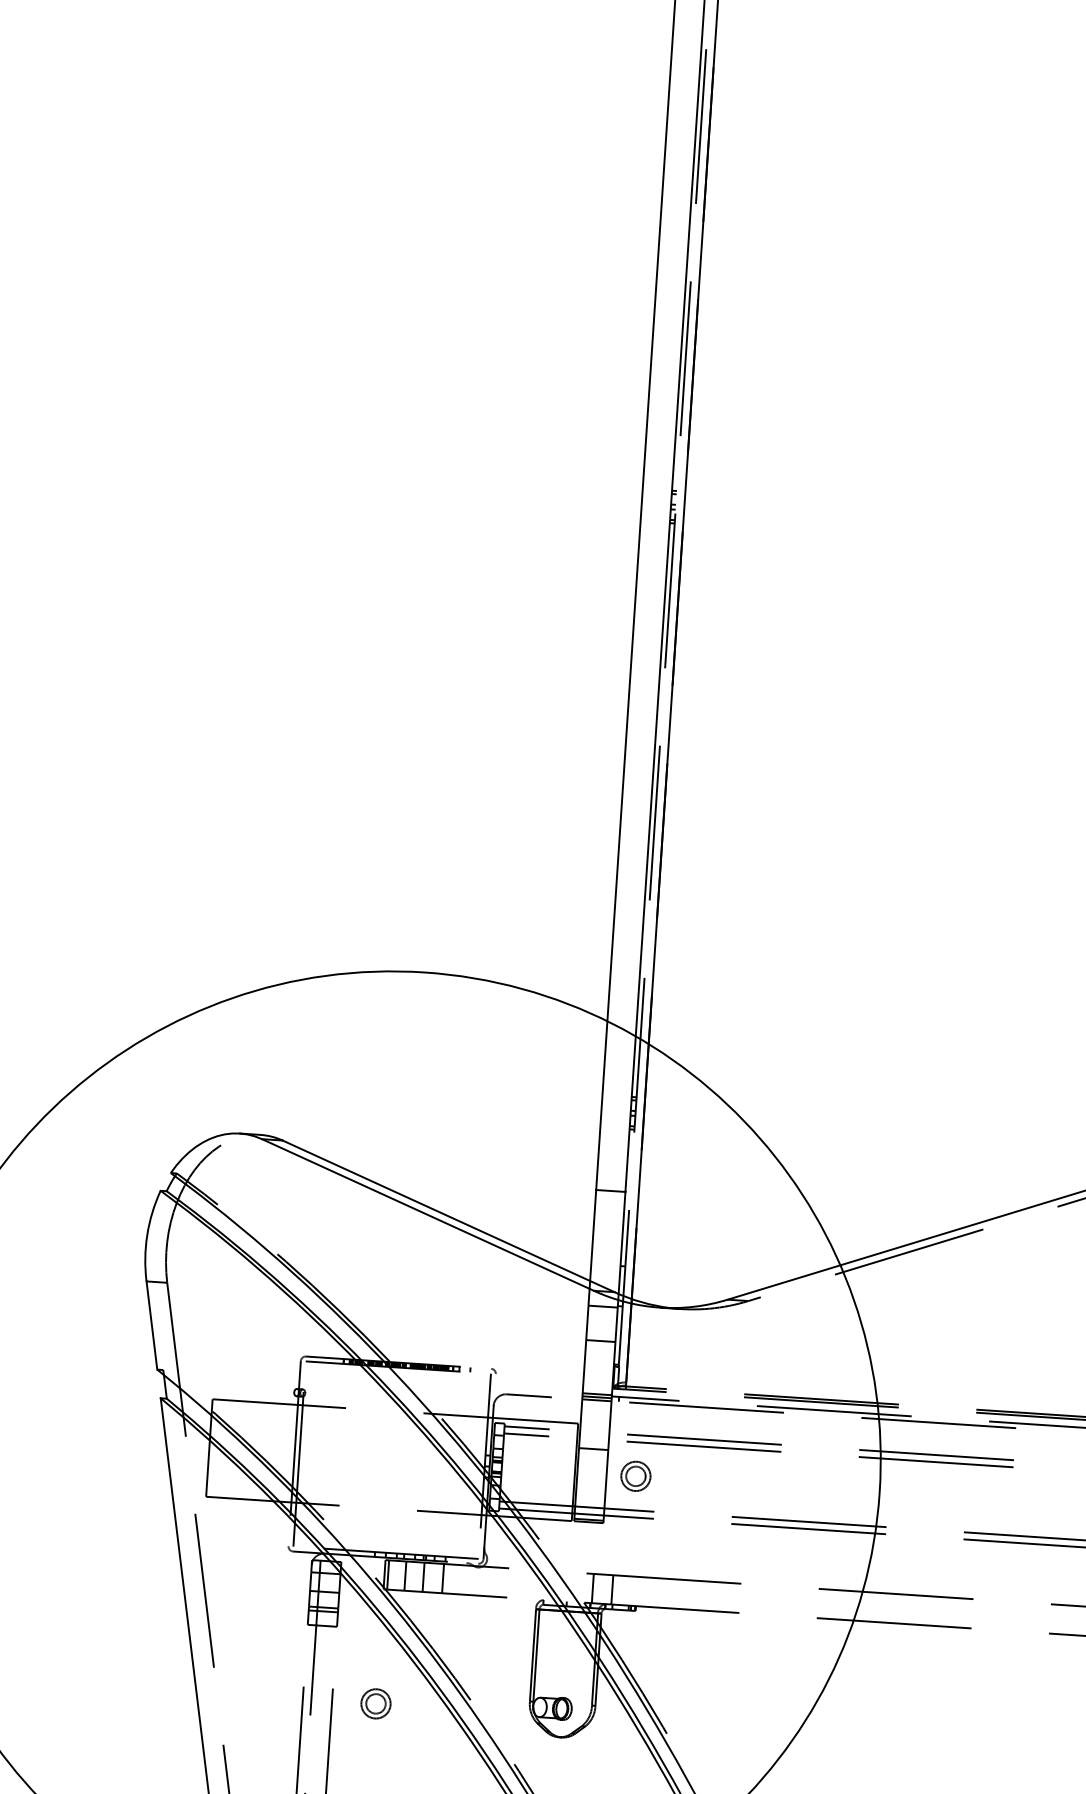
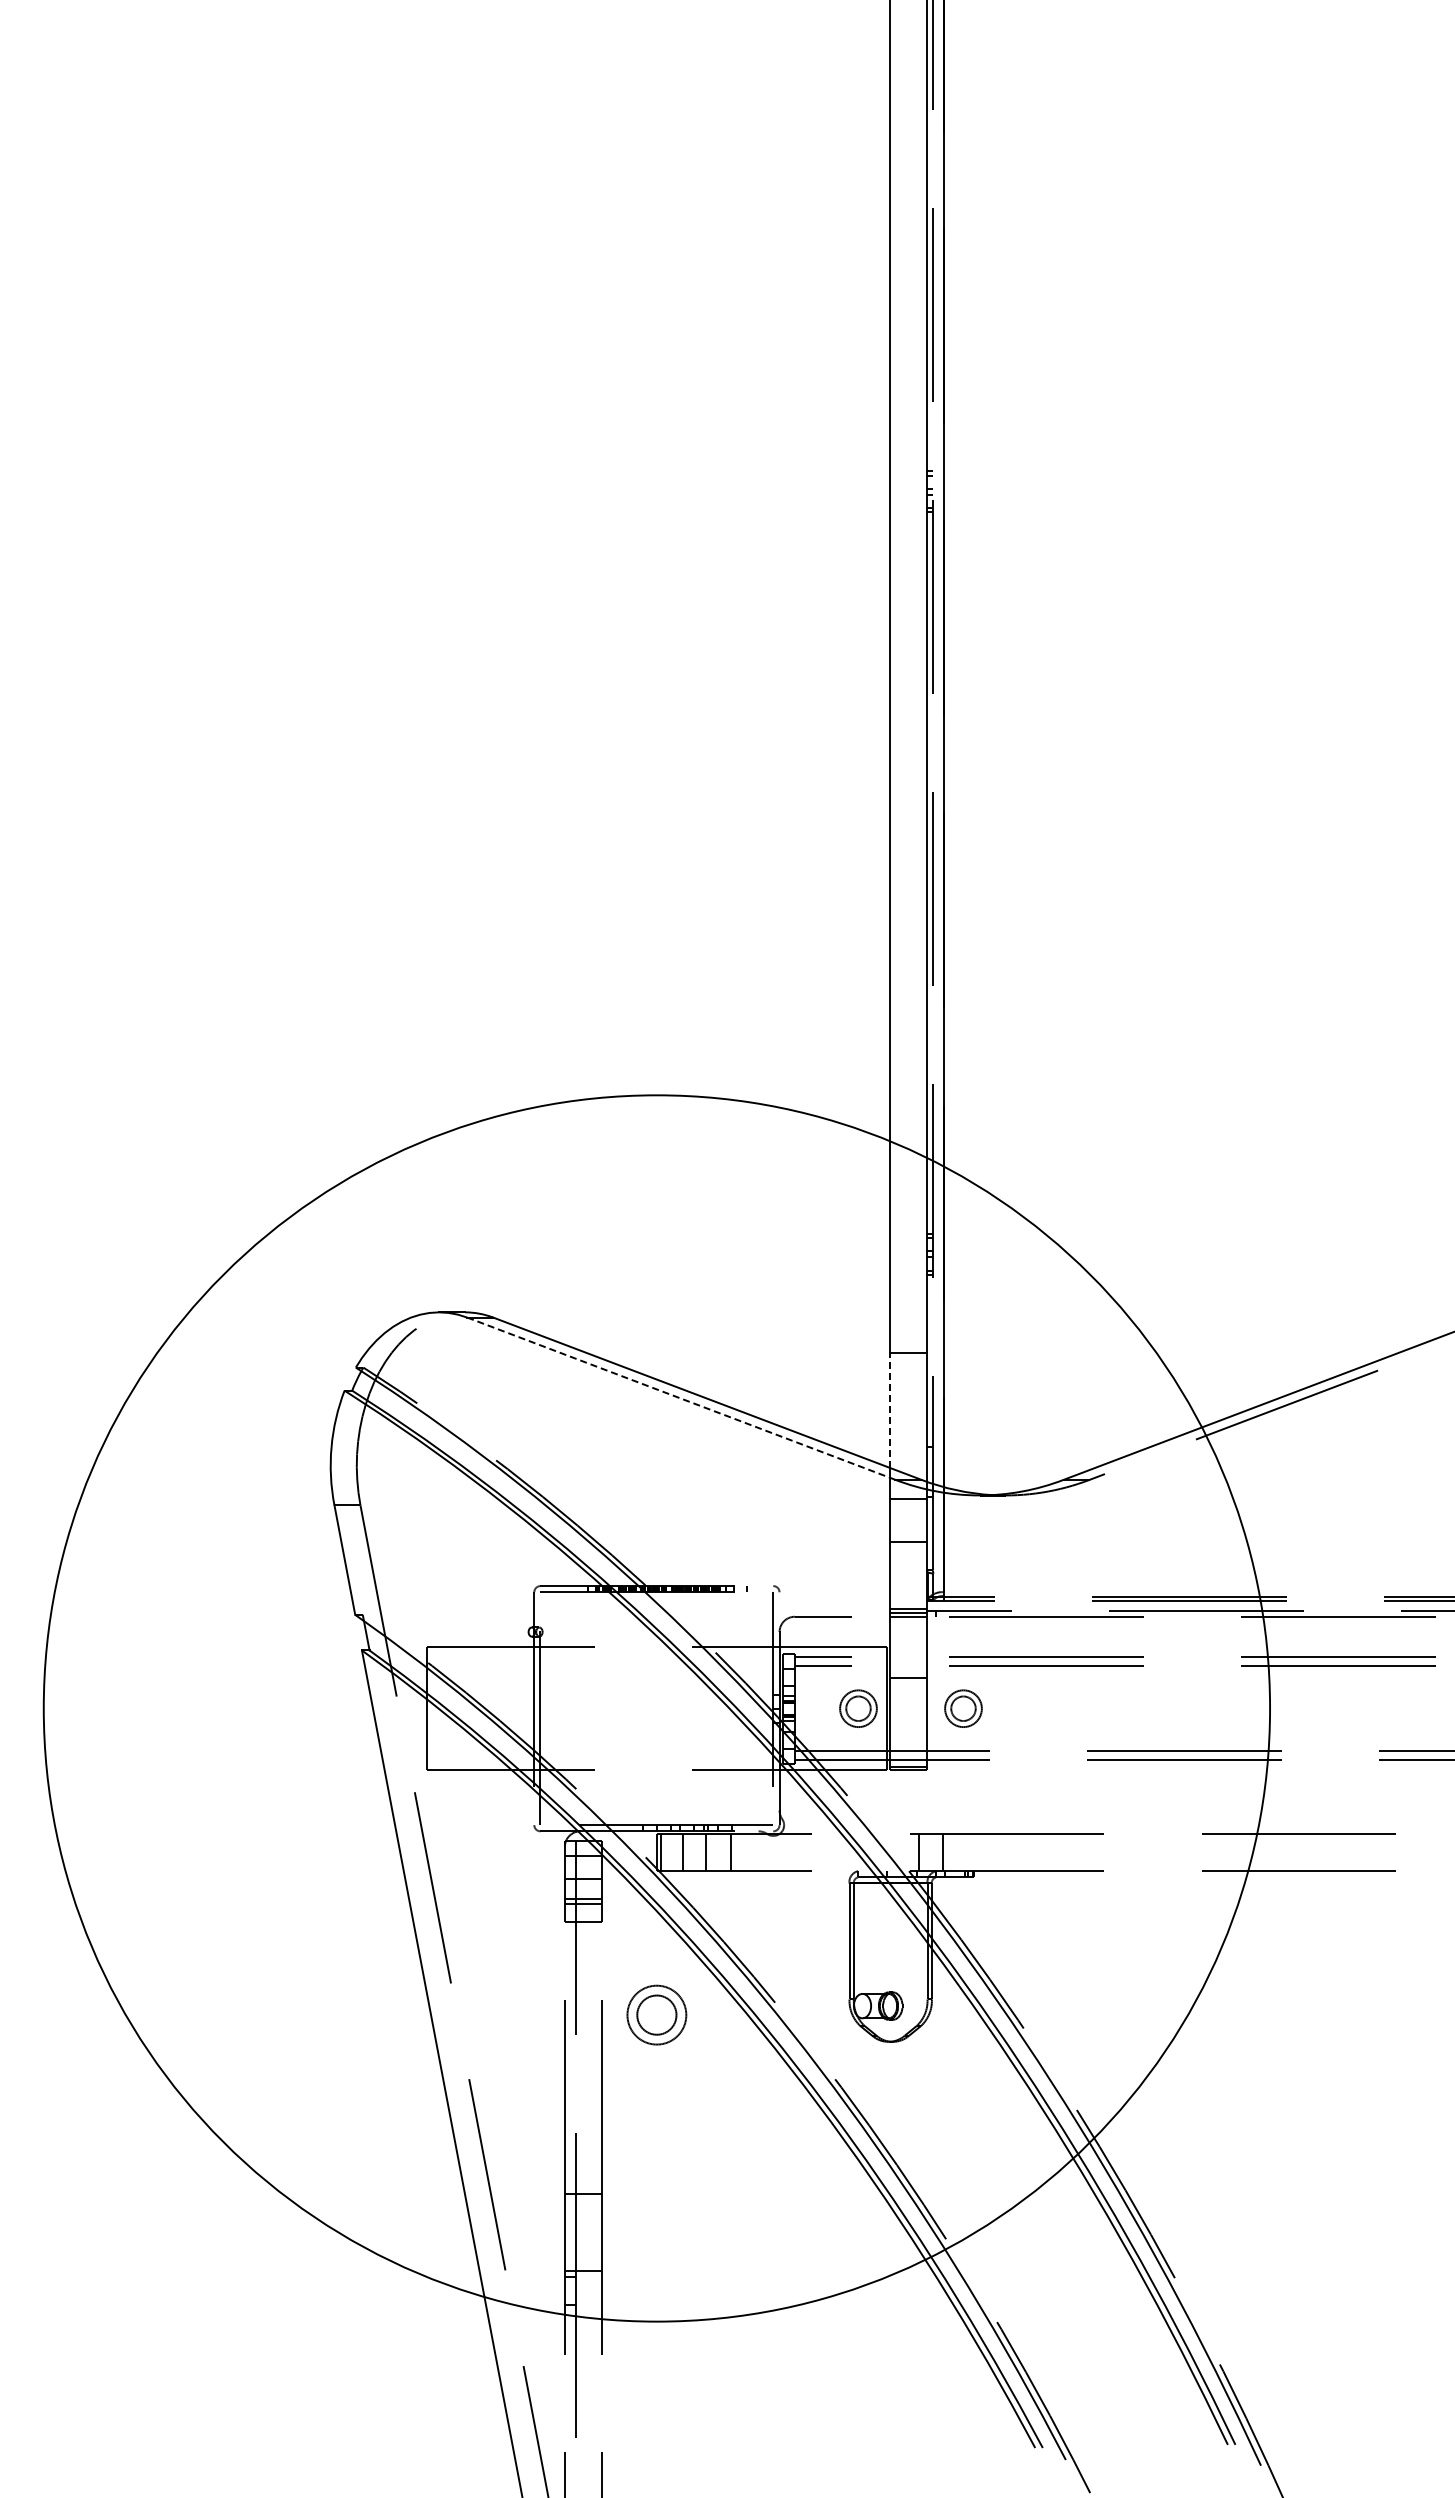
line: (428, 1214) -> (681, 1398), solid -> dashed
line: (592, 1235) -> (889, 1410), solid -> dashed
part: (552, 1470) -> (858, 1708), added
part: (375, 1704) -> (656, 2015), size x1.6

